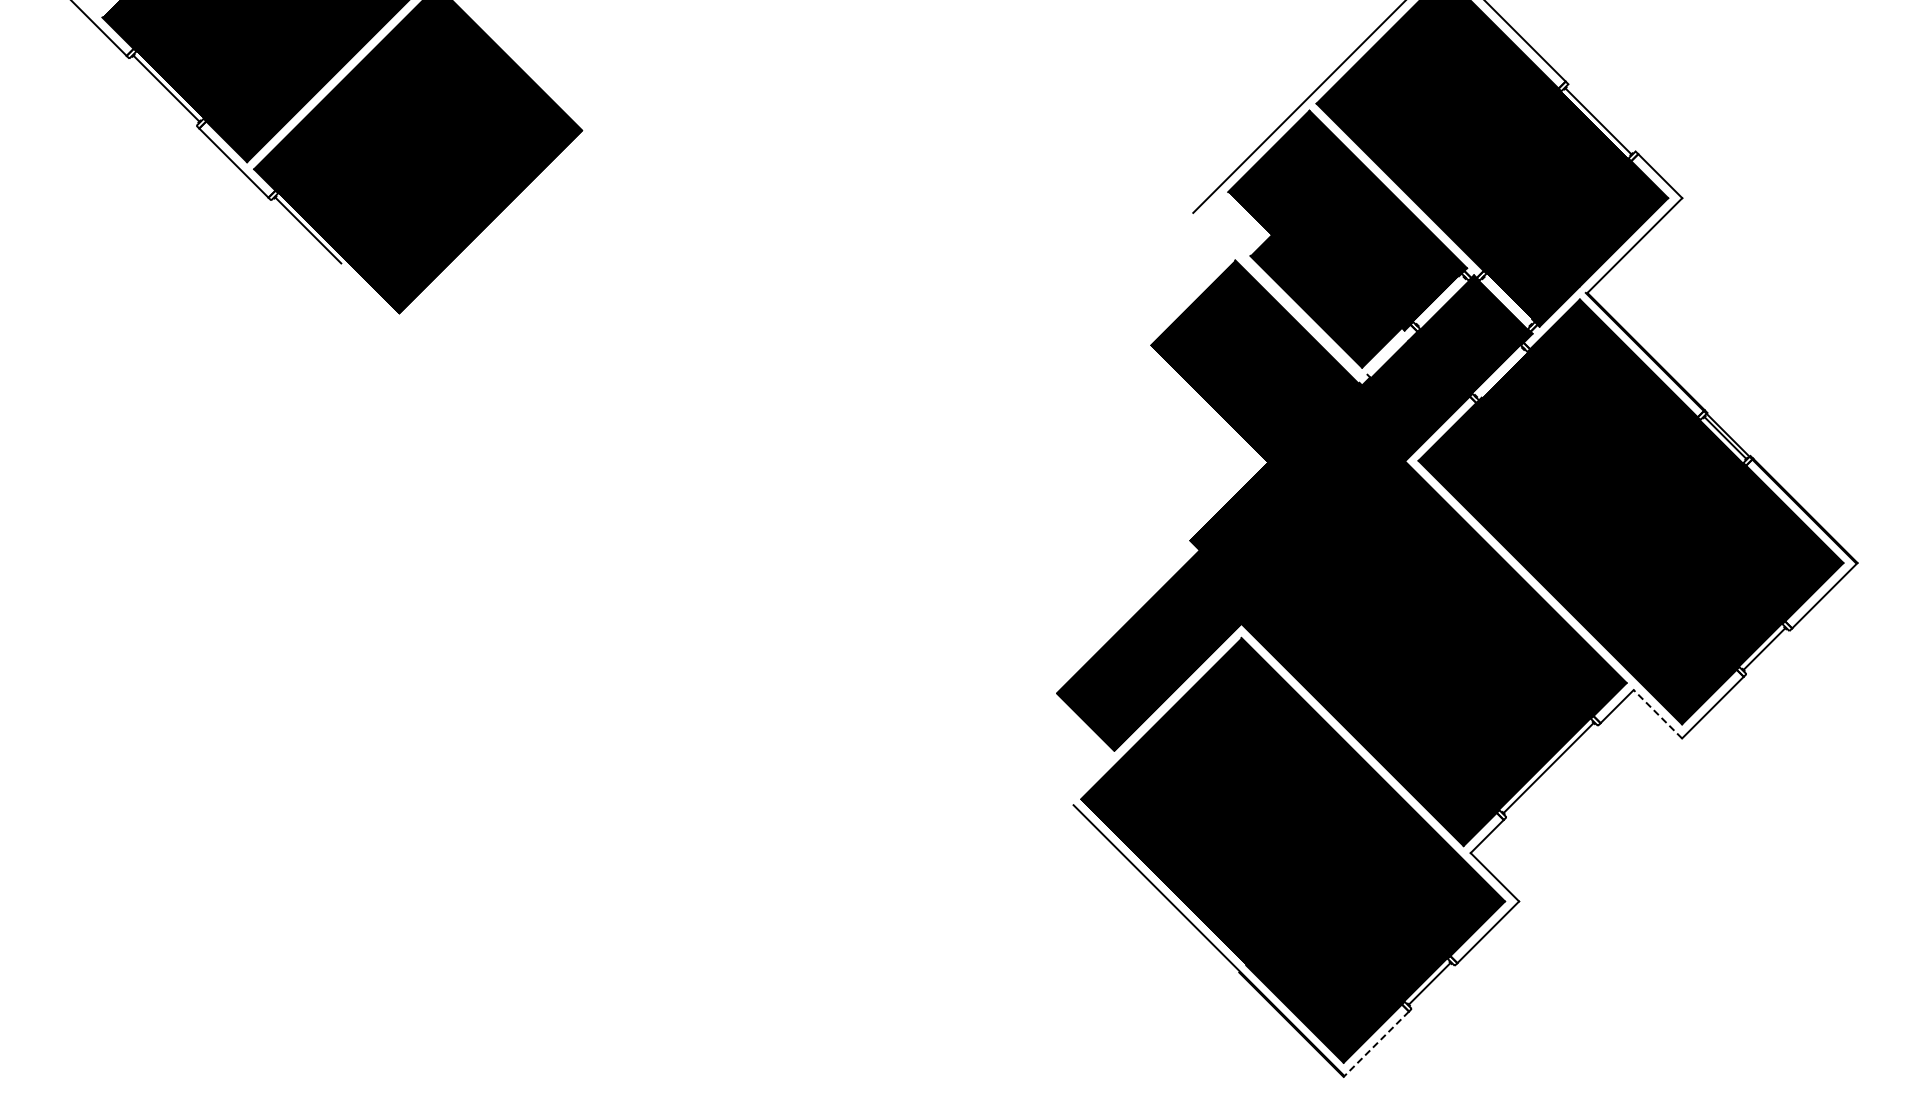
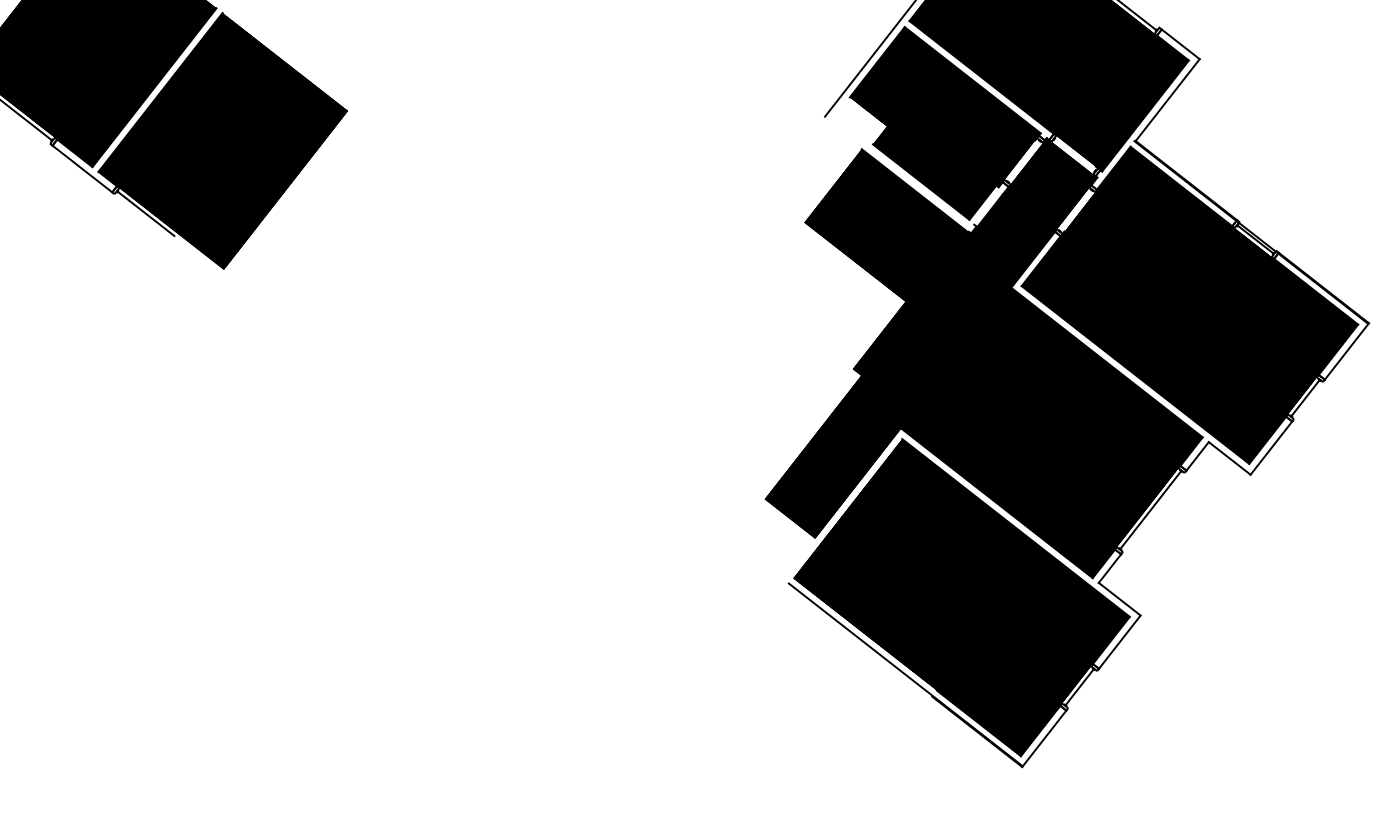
line: (1657, 713) -> (1229, 457), dashed -> solid
line: (1376, 1044) -> (1044, 738), dashed -> solid

